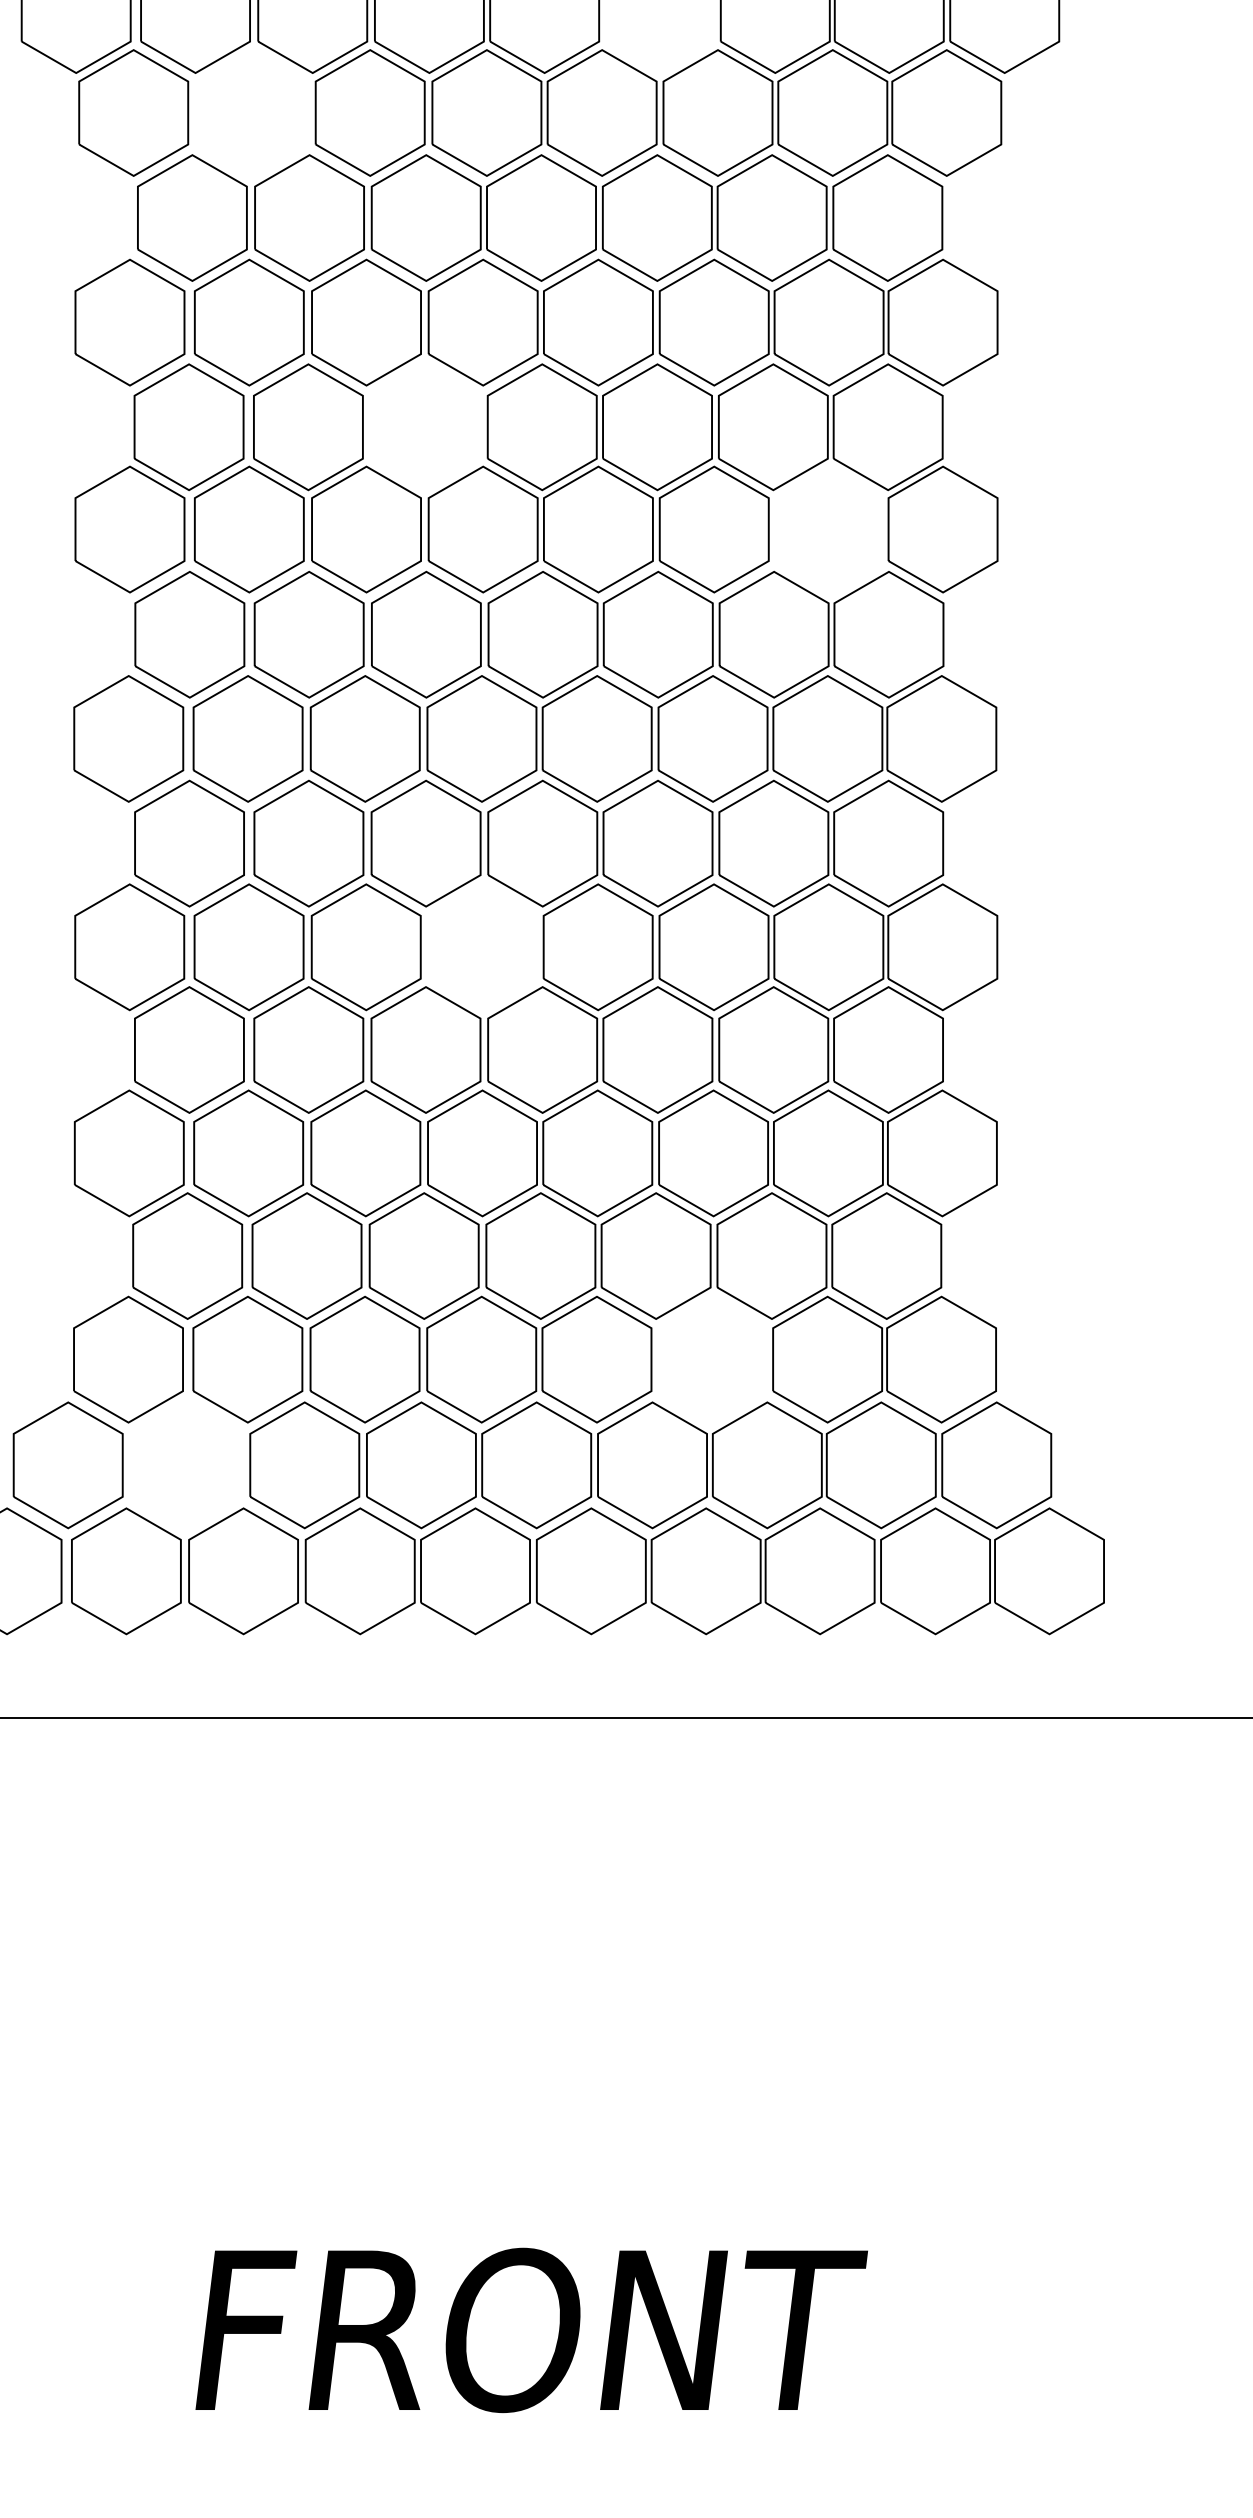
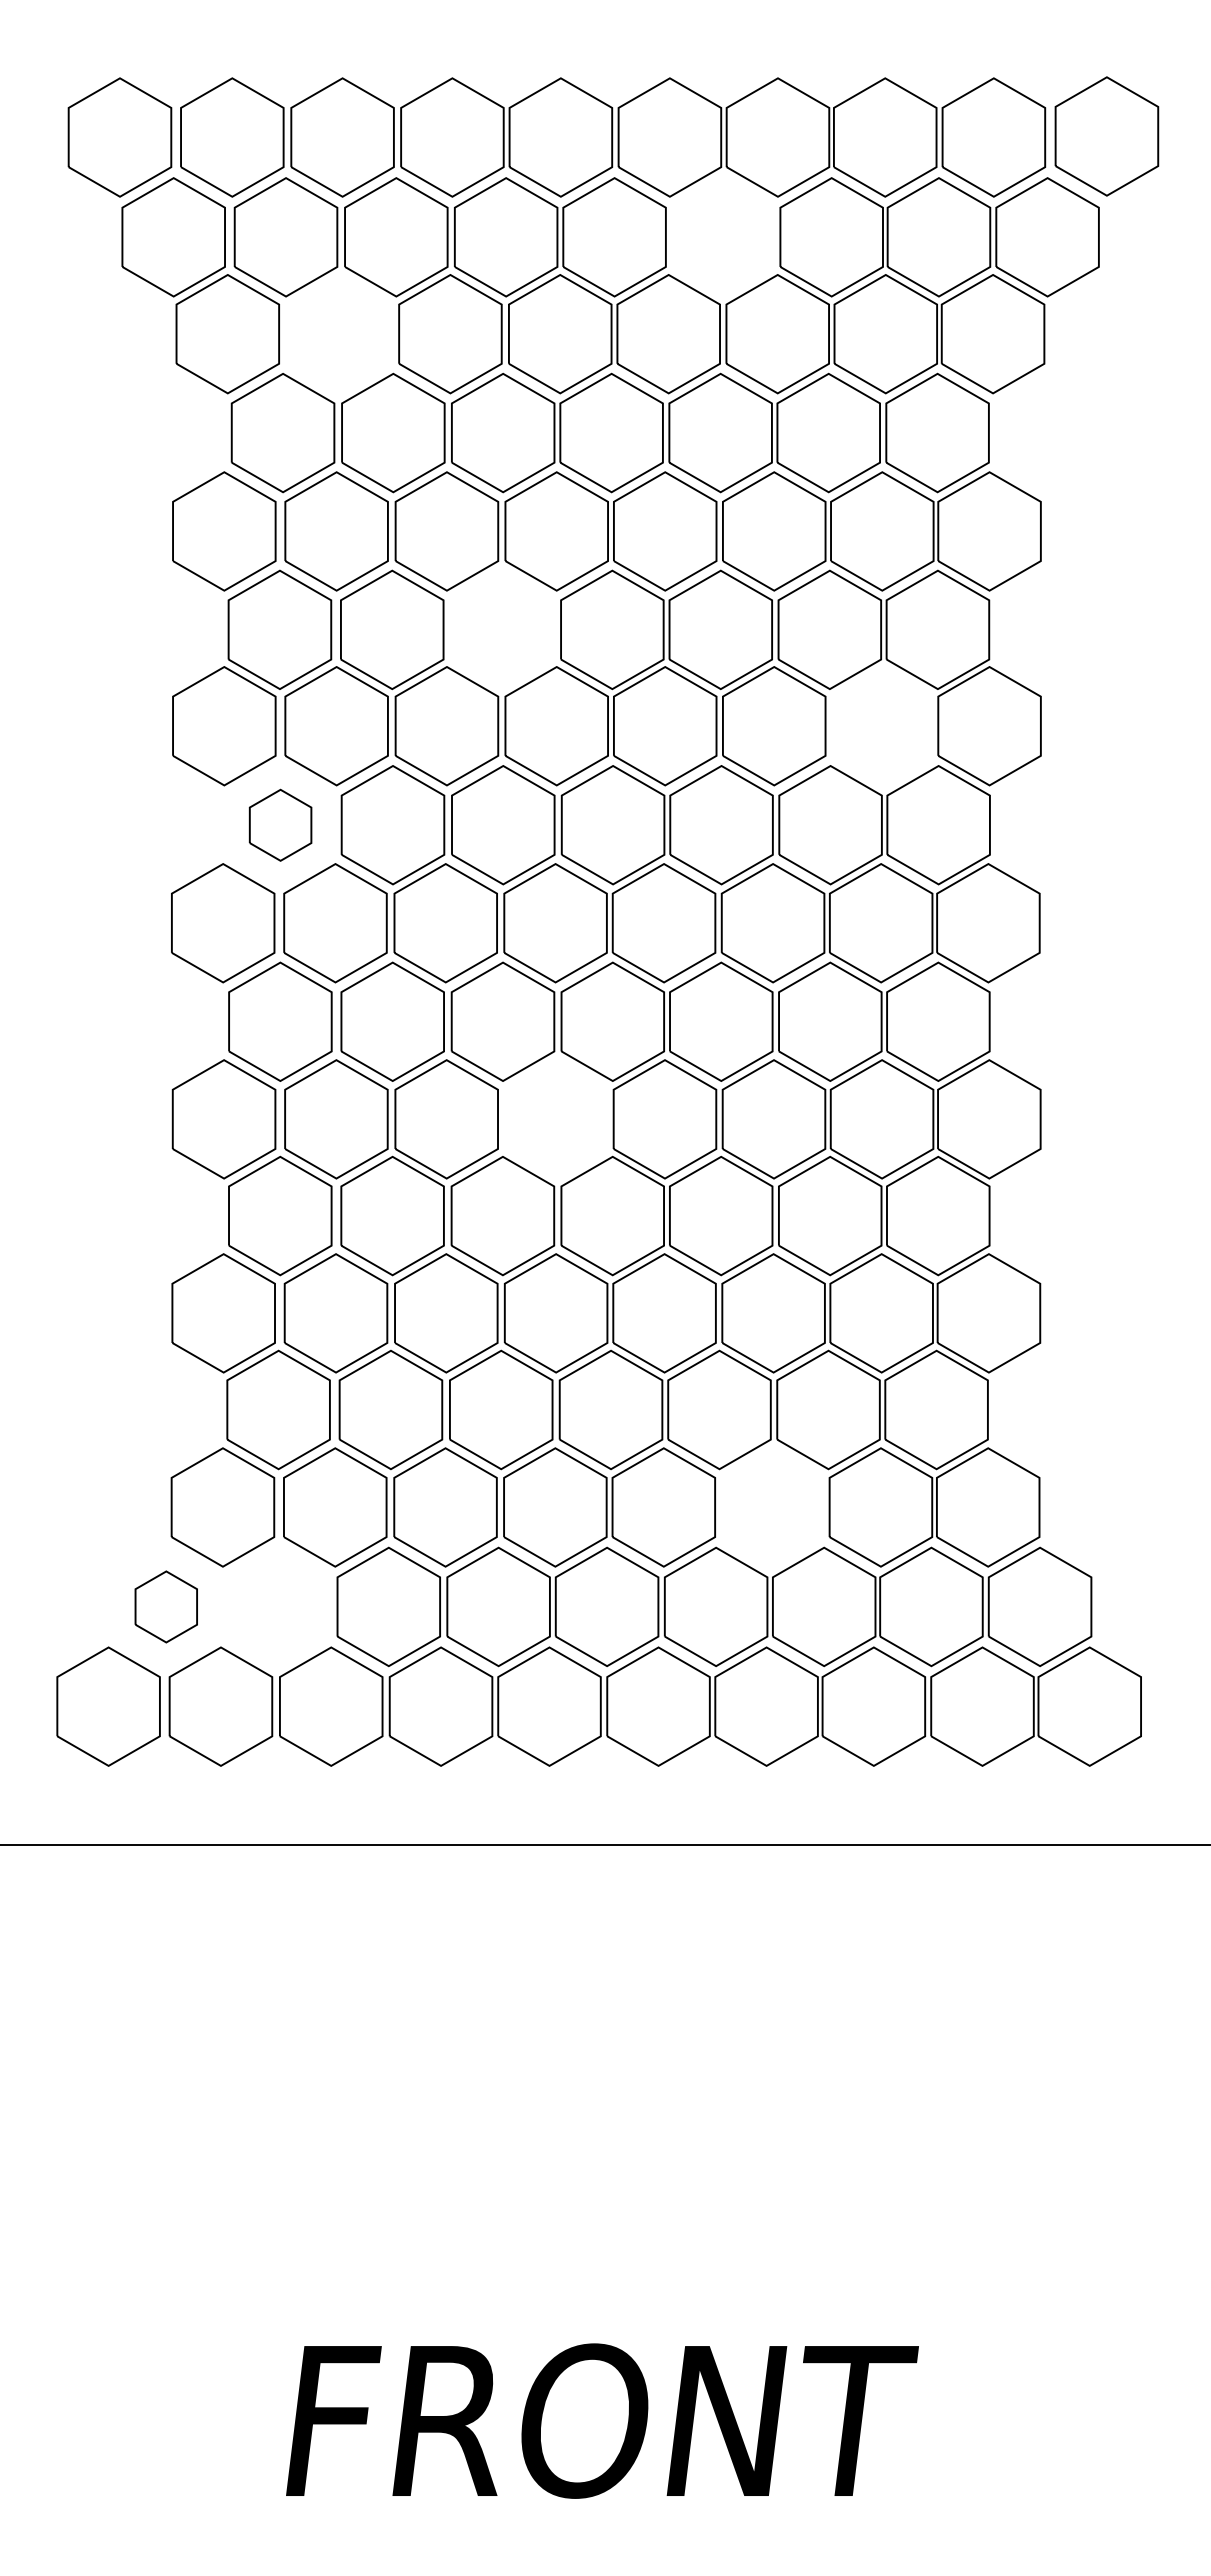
part: (189, 635) -> (280, 825), size x0.6
part: (68, 1464) -> (166, 1606), size x0.6

